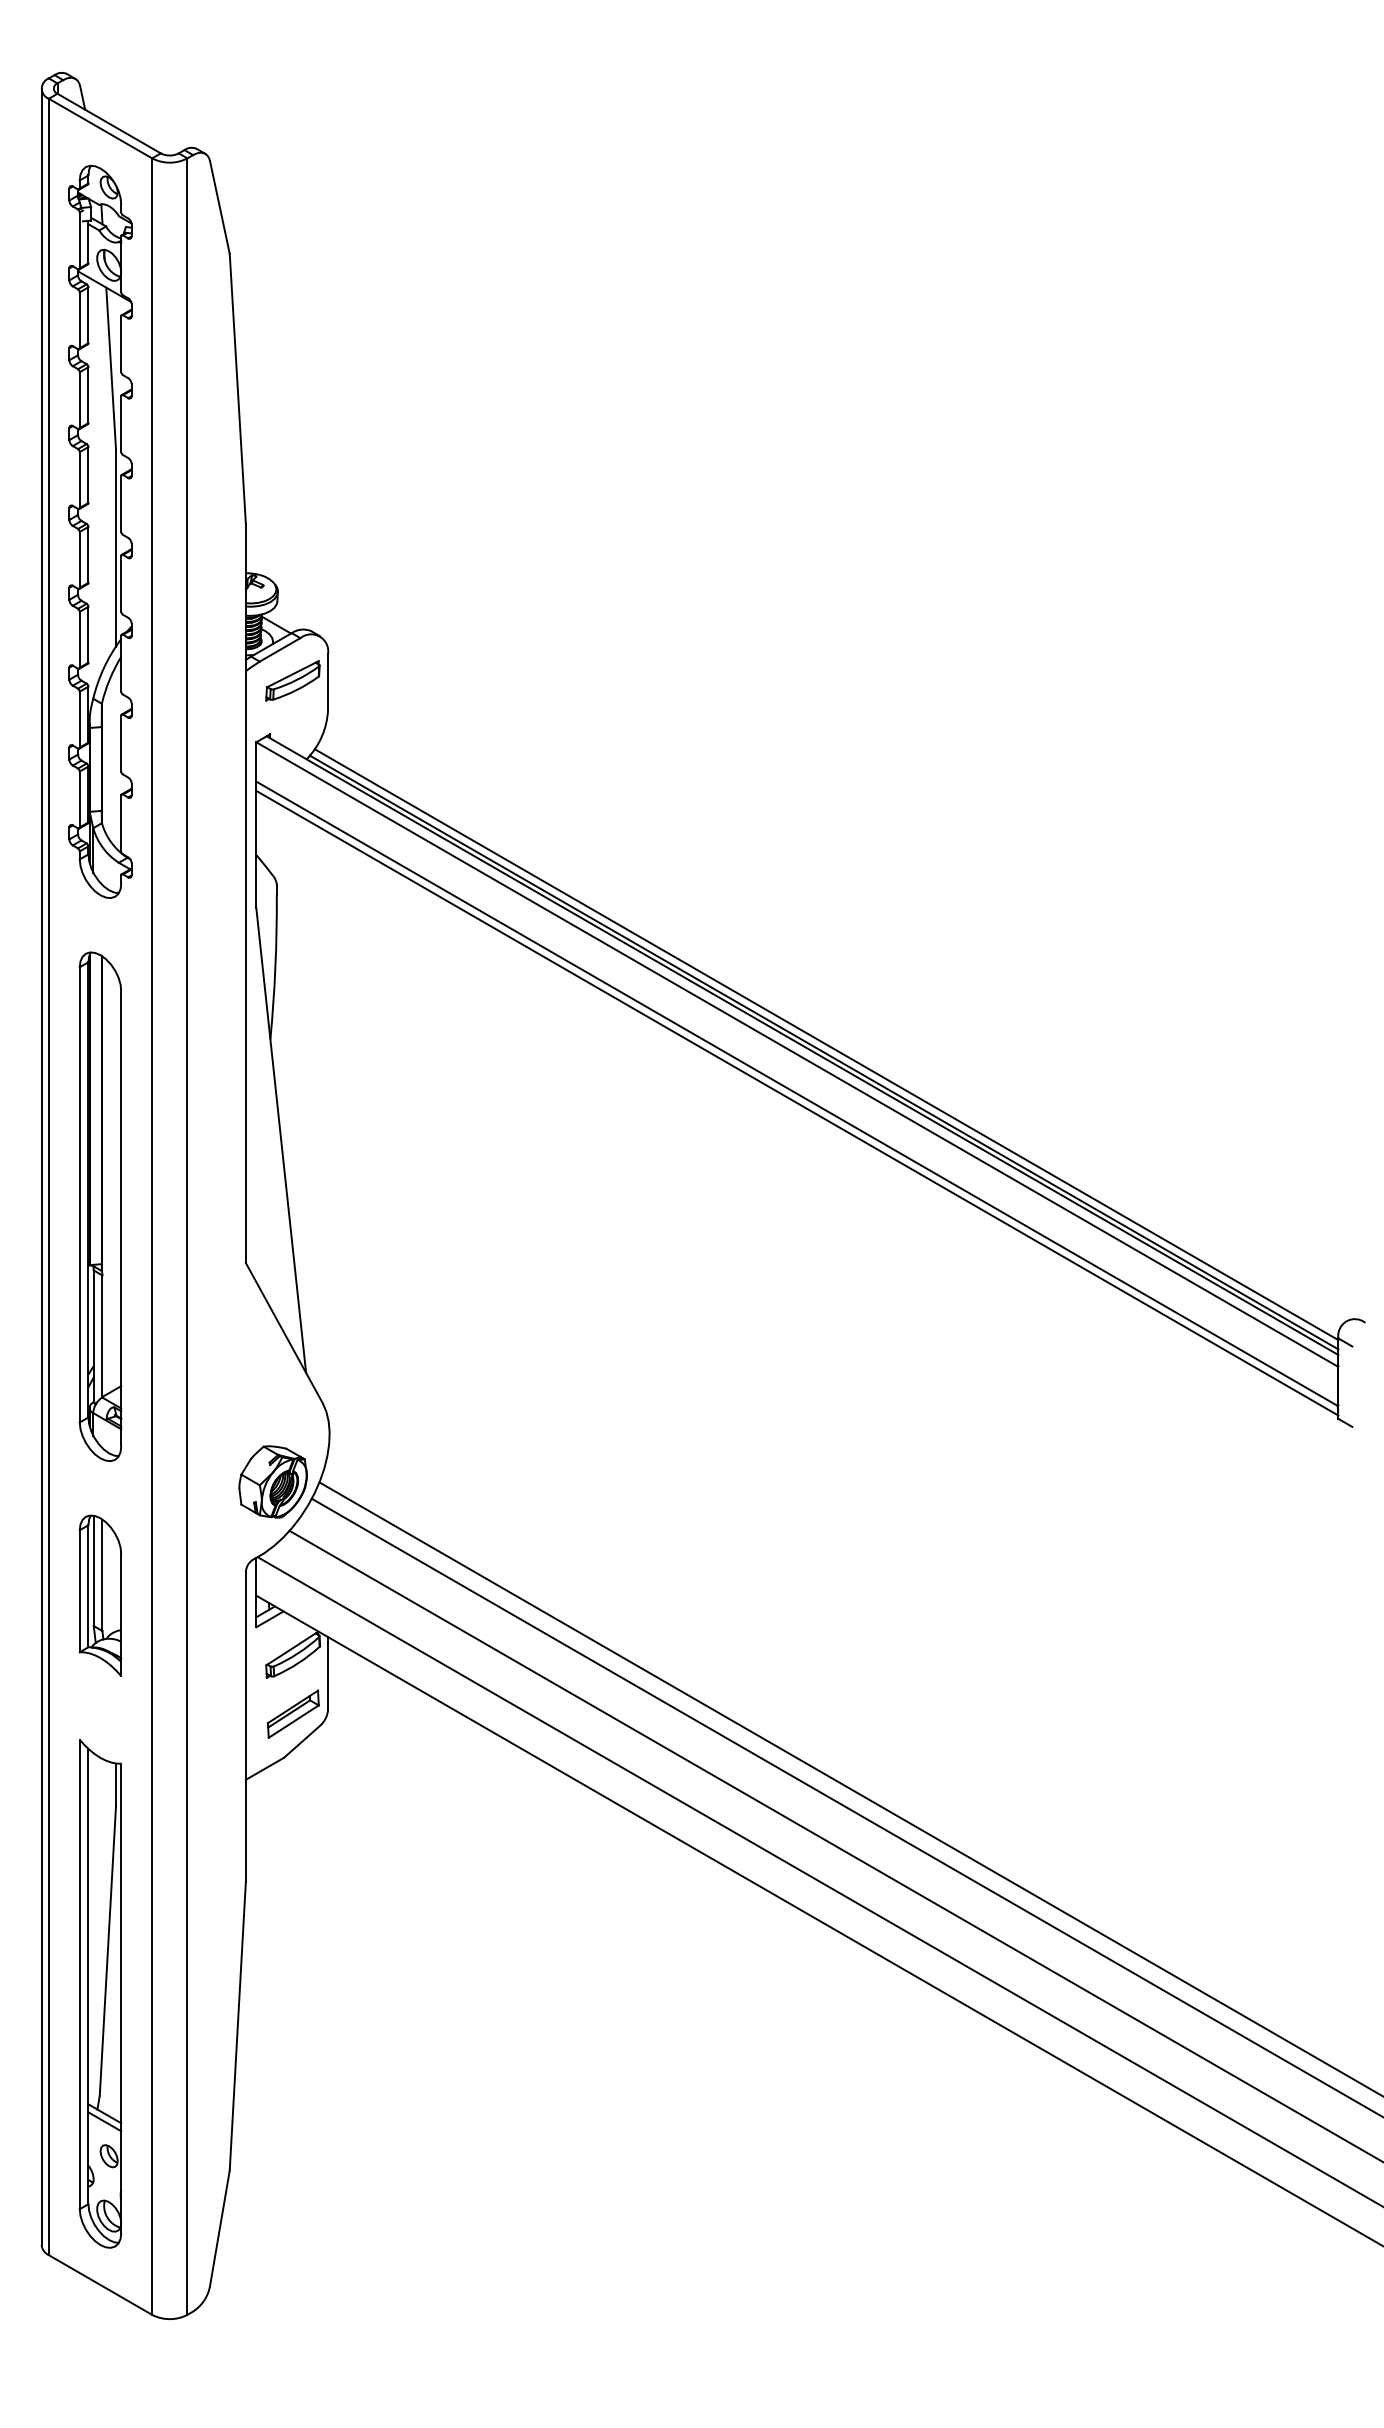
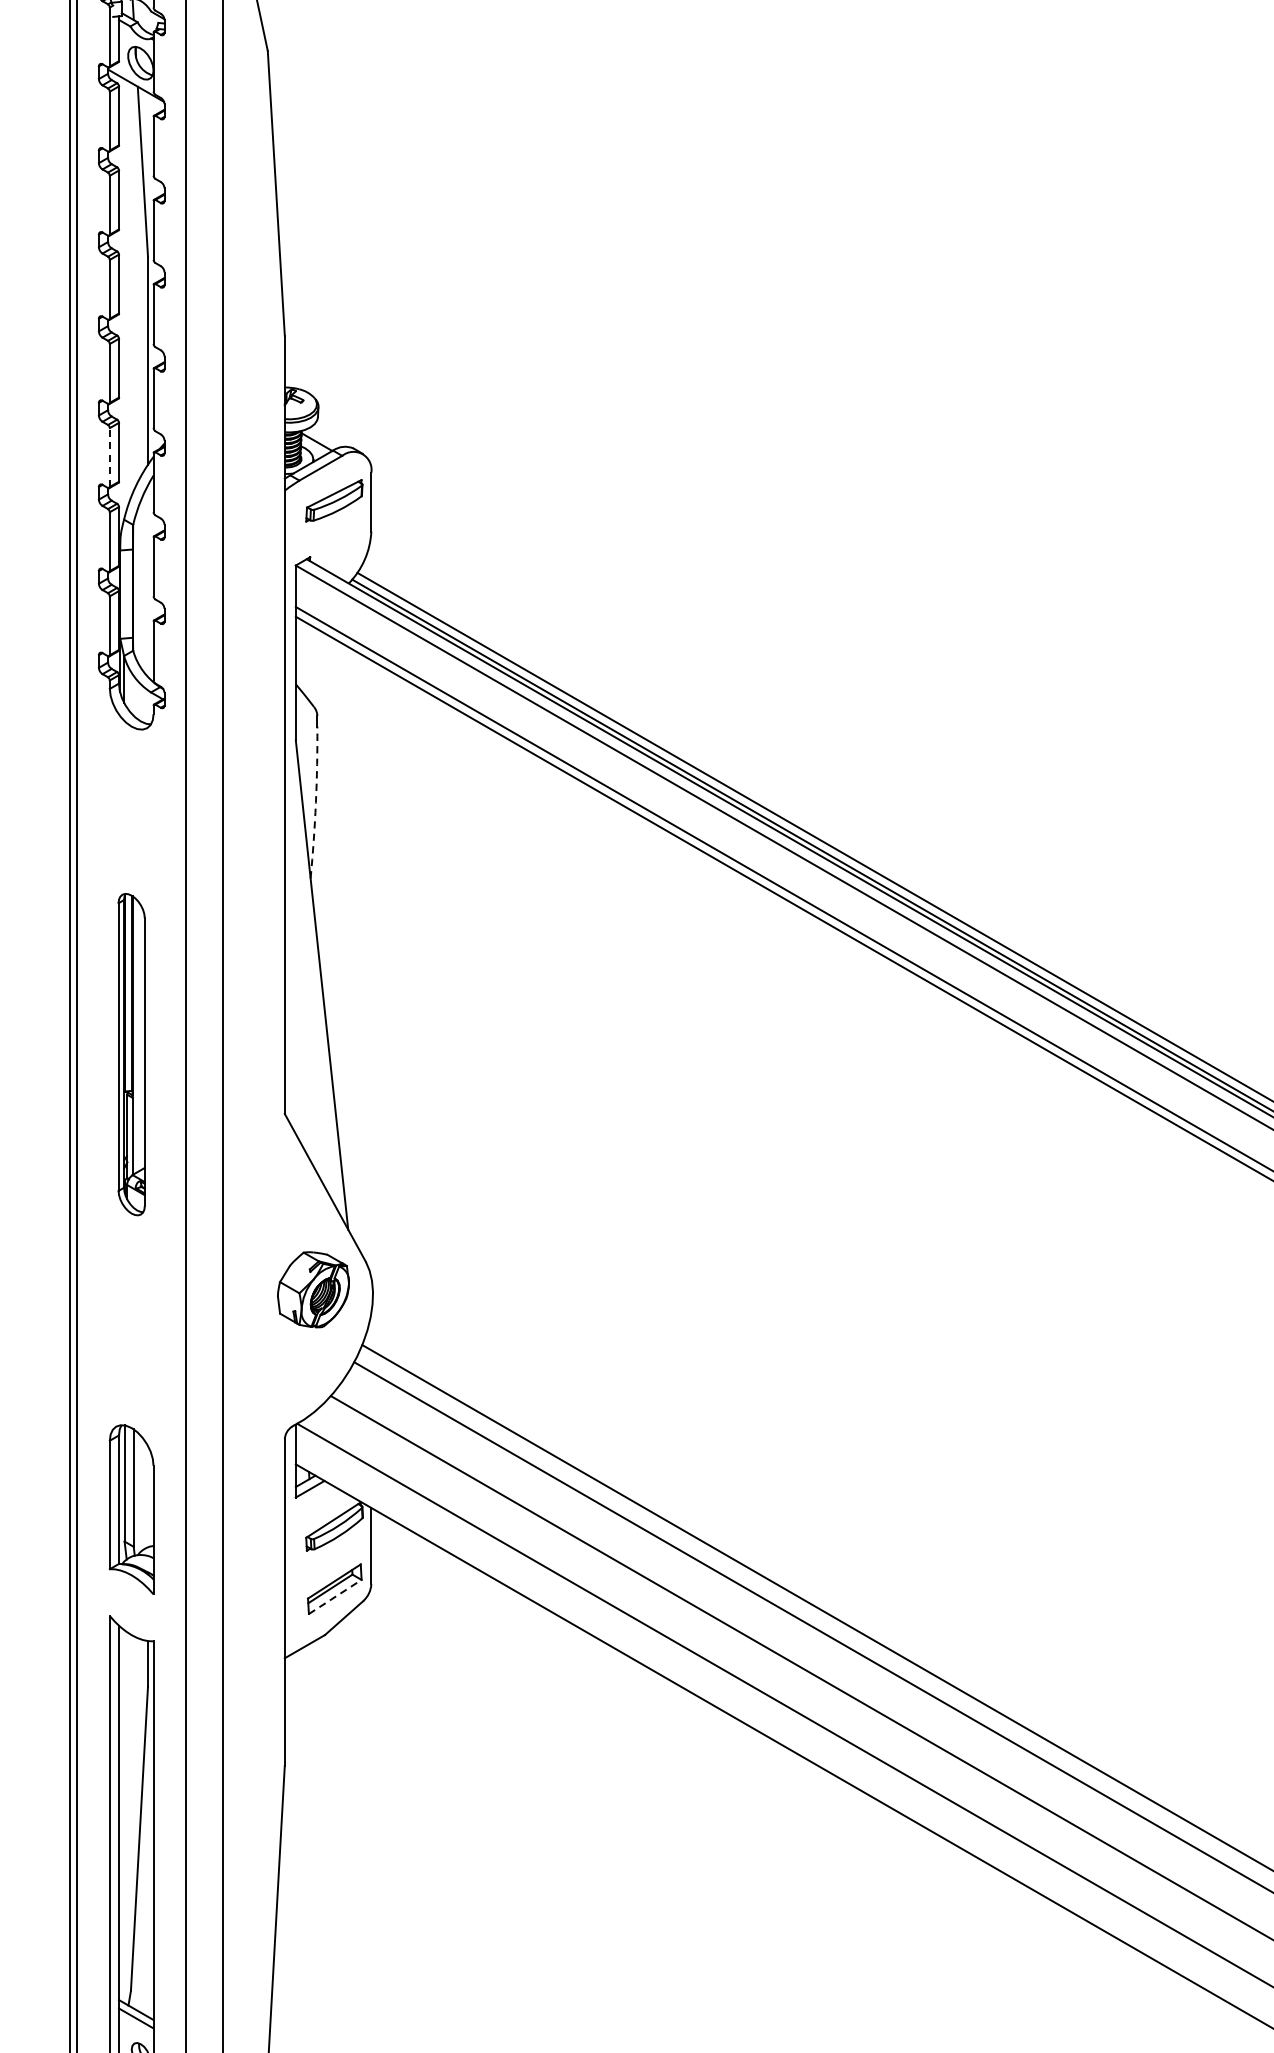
line: (79, 639) -> (109, 457), solid -> dashed
arc: (275, 967) -> (316, 802), solid -> dashed
part: (100, 1206) -> (131, 1054), size x0.6
part: (272, 1481) -> (312, 1289), moved
part: (100, 1595) -> (131, 1509), moved
line: (293, 1721) -> (334, 1596), solid -> dashed

